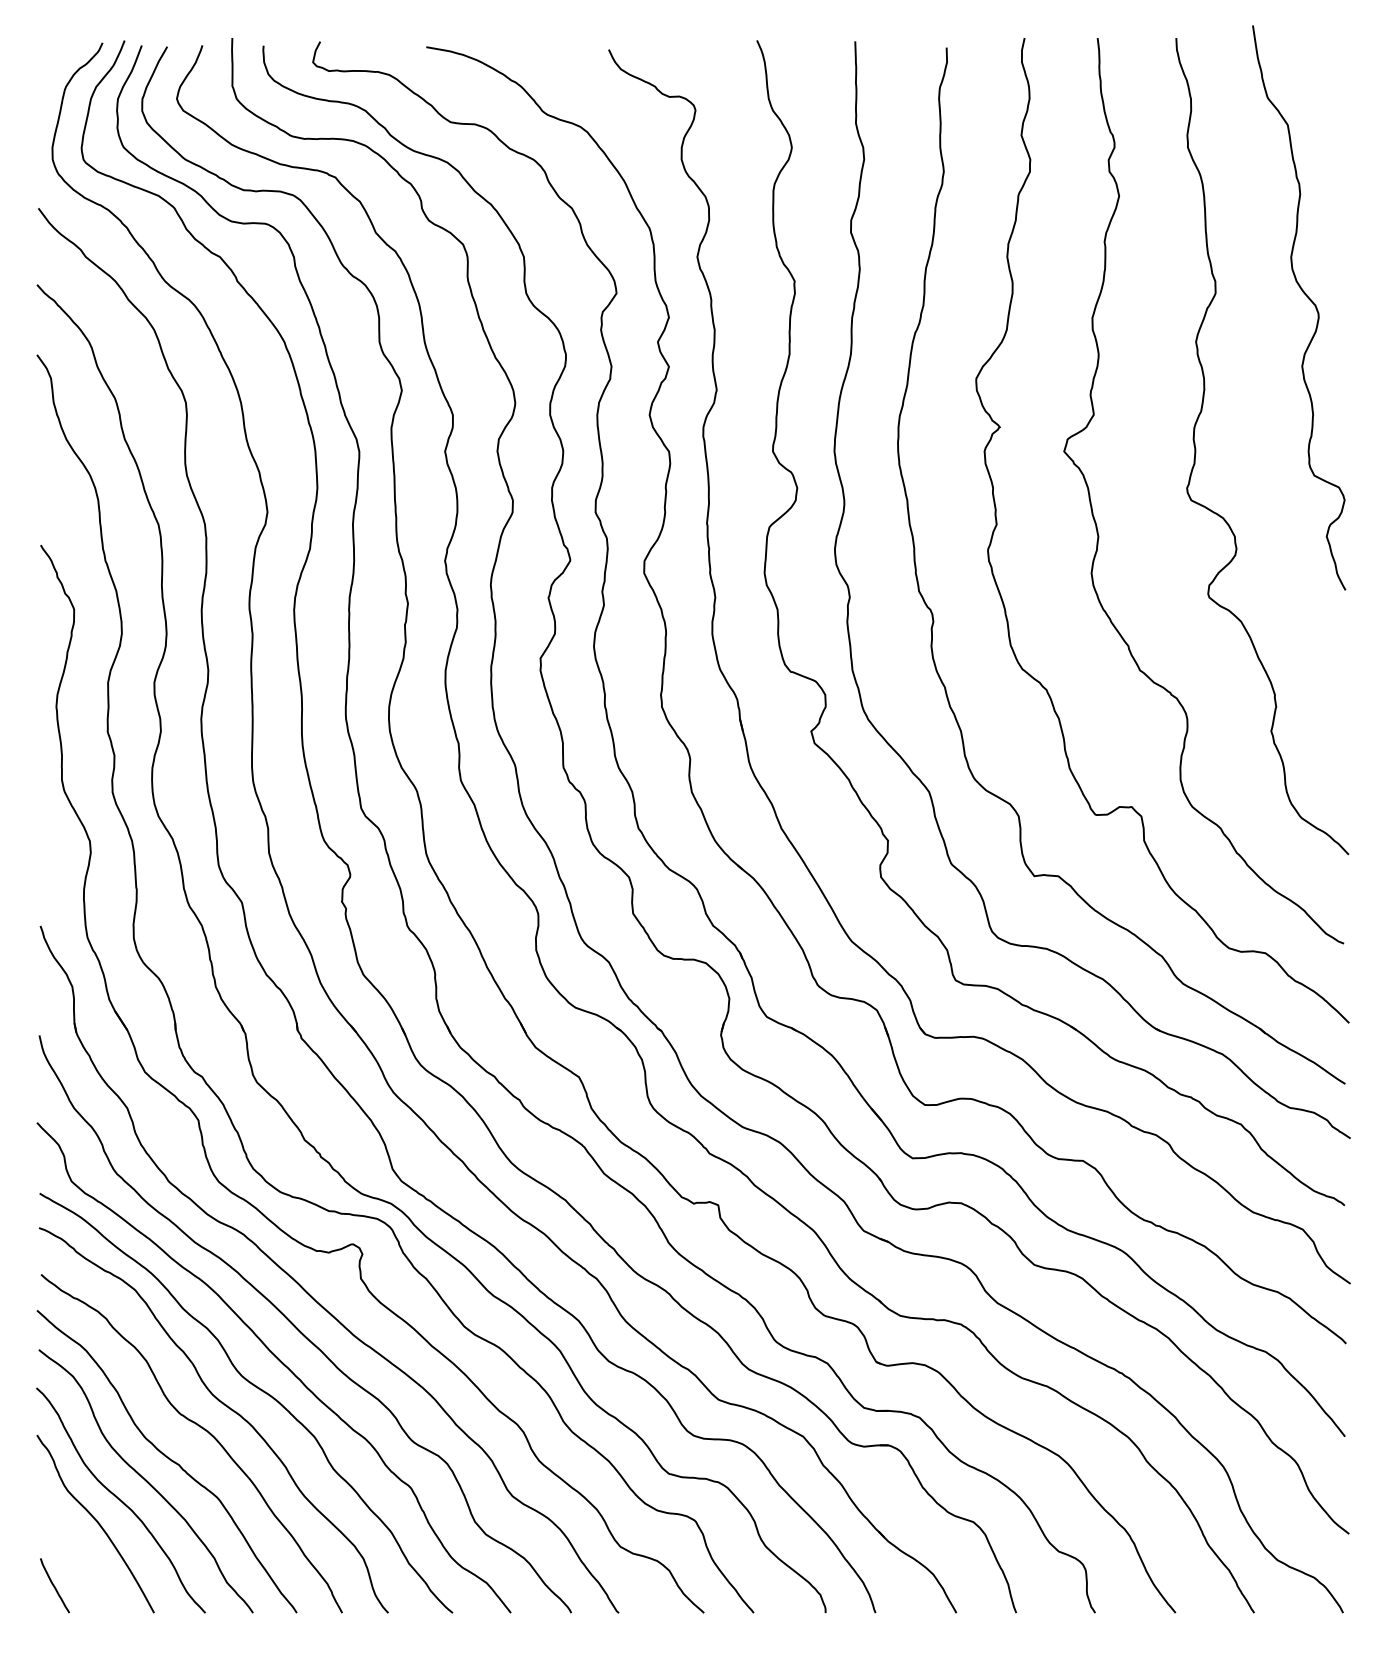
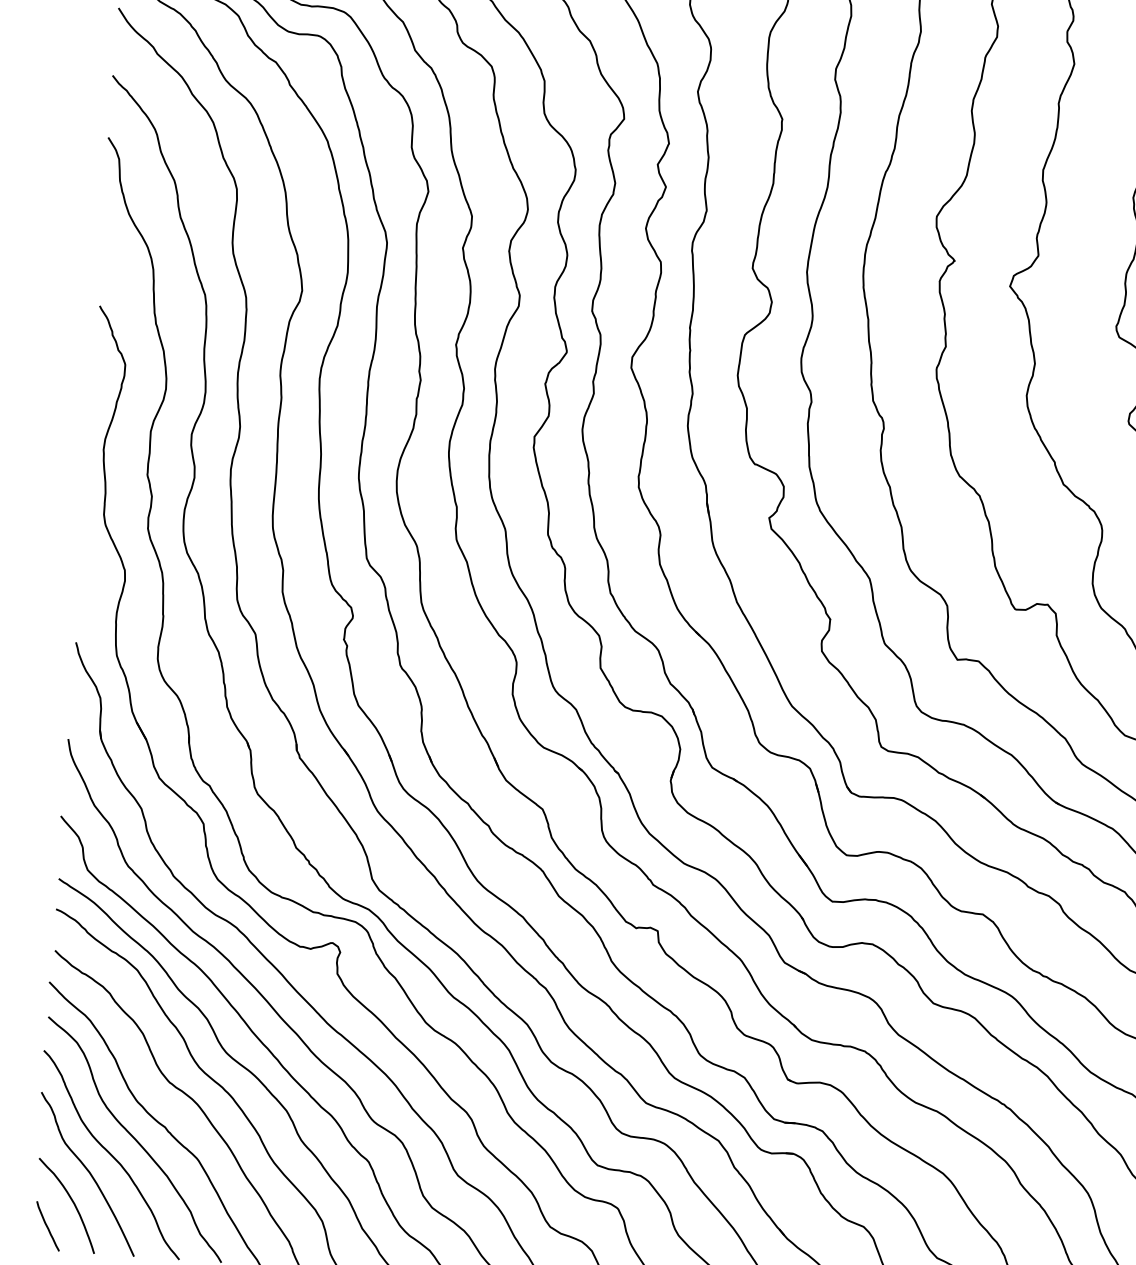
curve: (81, 1558) -> (73, 1203), added

